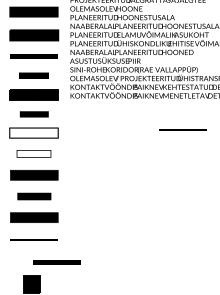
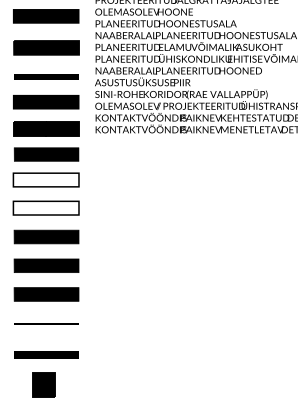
part: (33, 75) -> (45, 102), size x1.67
part: (34, 114) -> (46, 154), size x1.67
line: (182, 129) -> (247, 175), removed
part: (33, 153) -> (45, 207), size x1.43
part: (34, 196) -> (46, 265), size x1.43
line: (56, 262) -> (45, 355), moved

